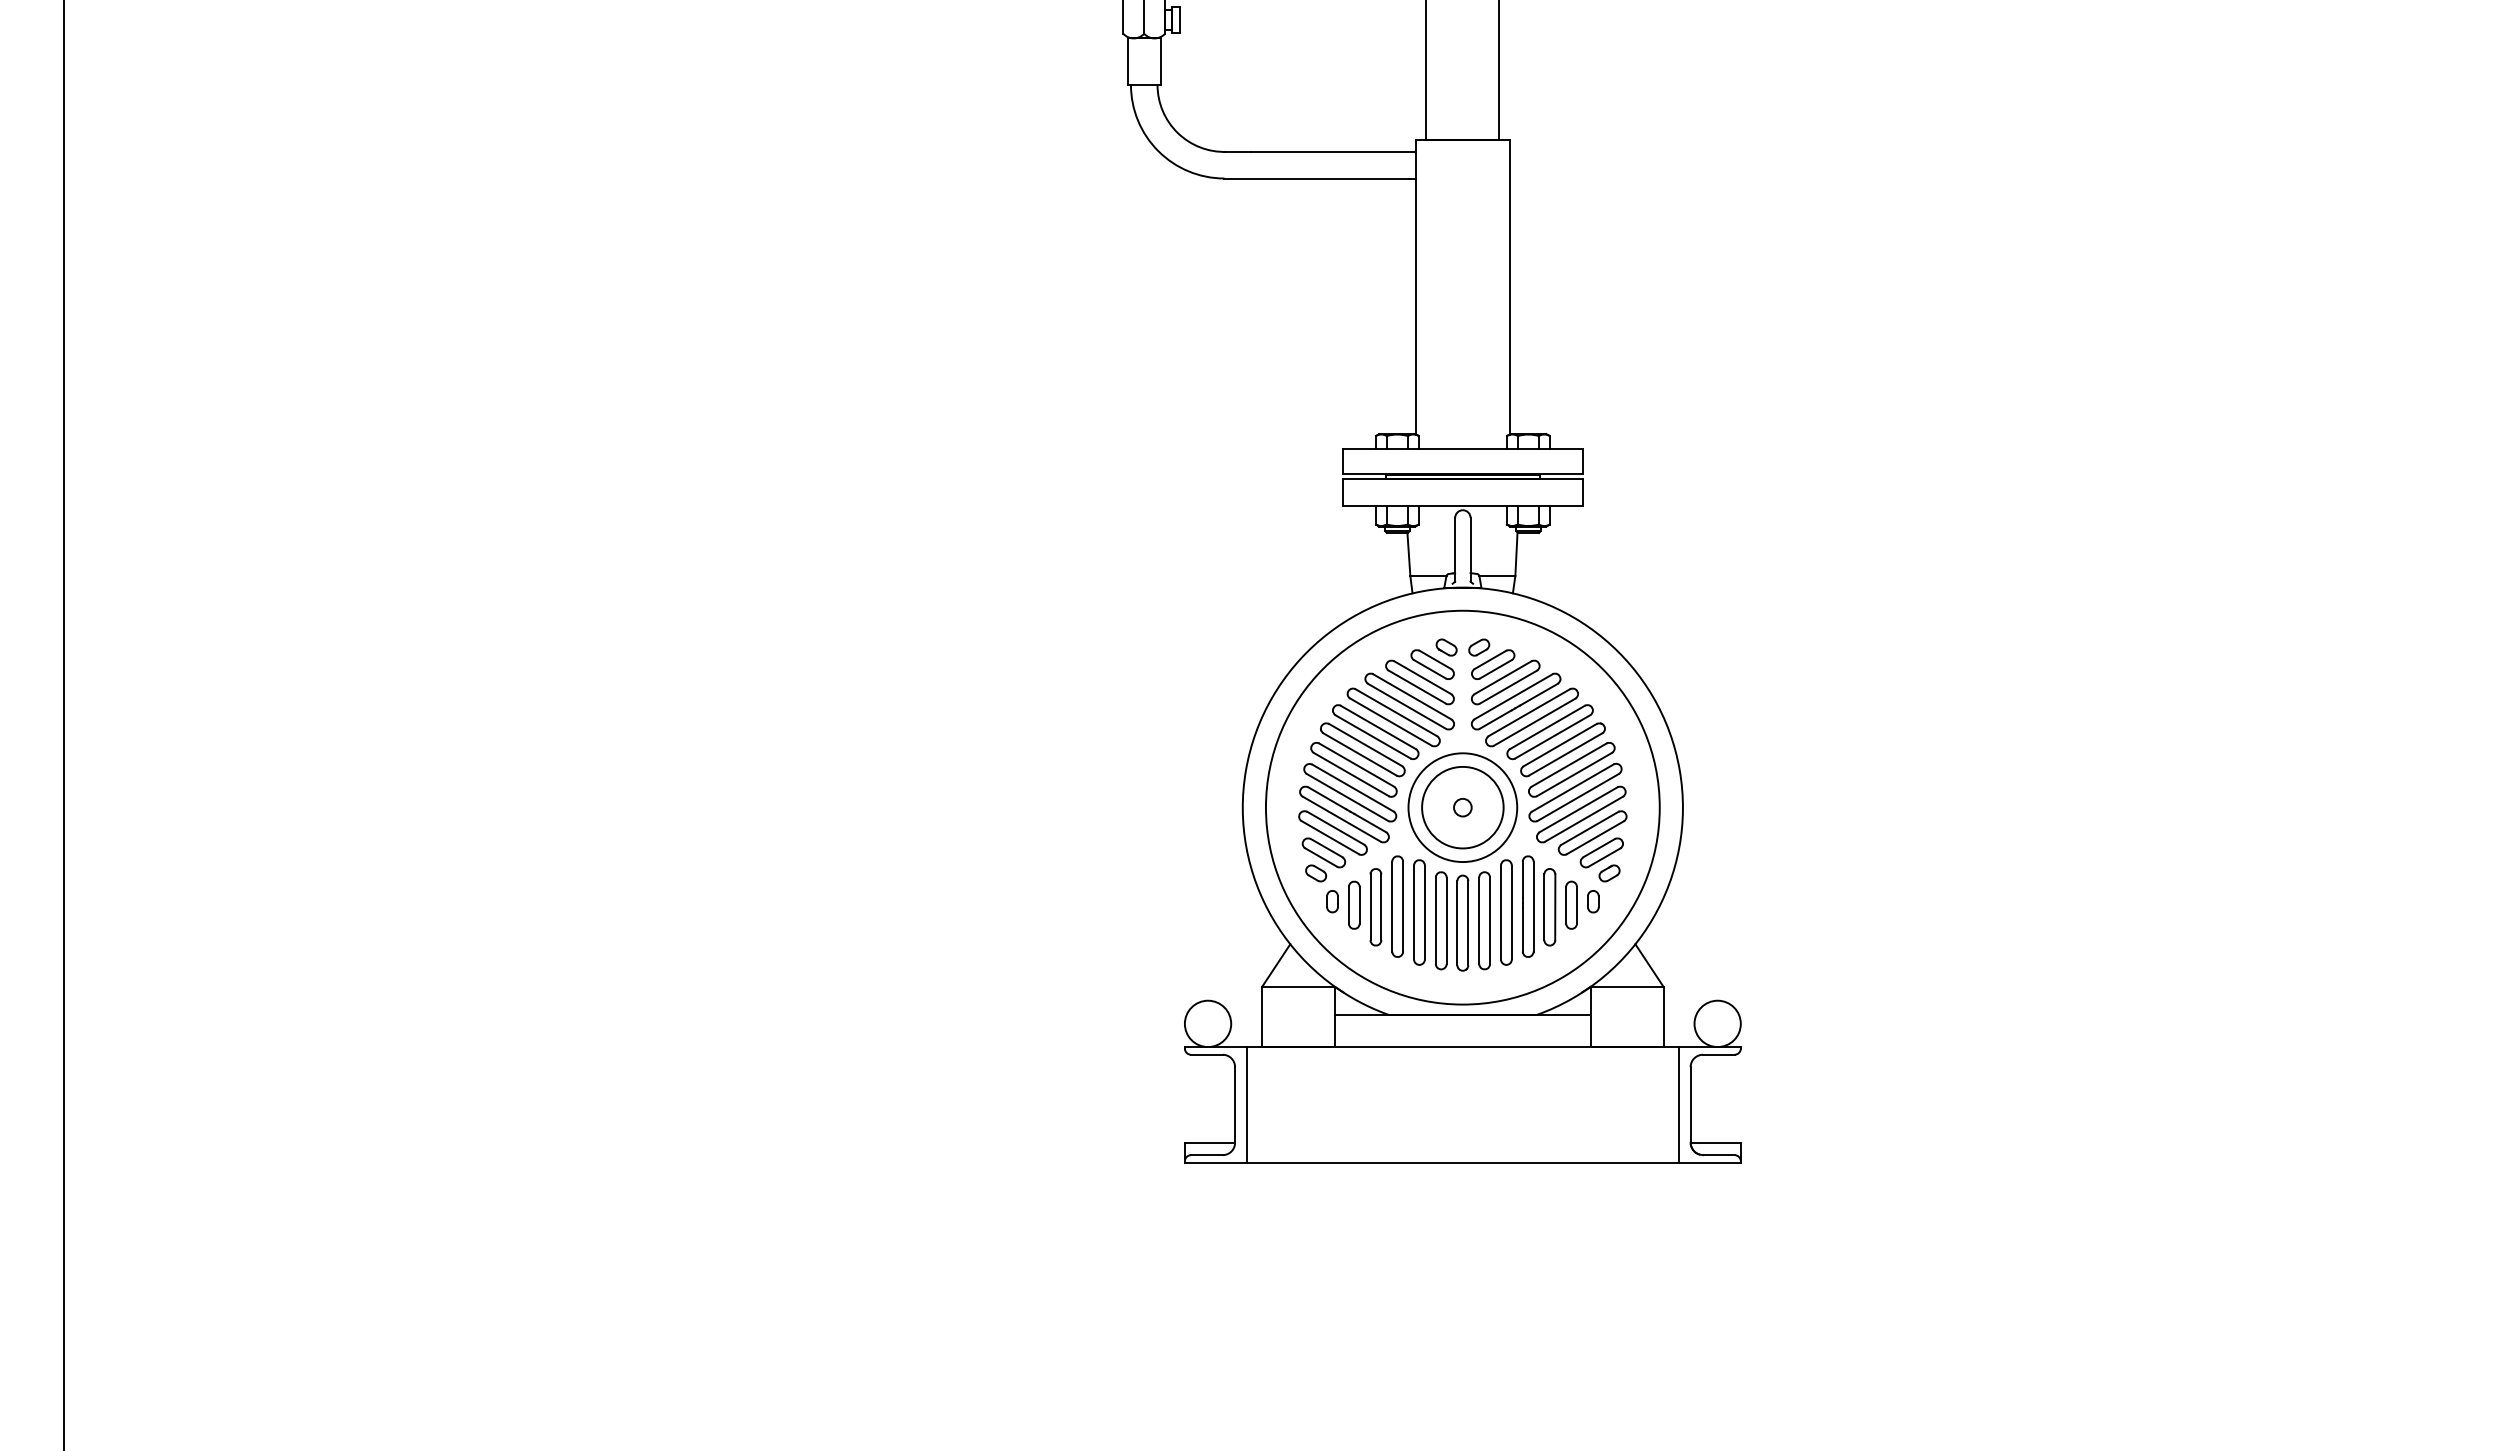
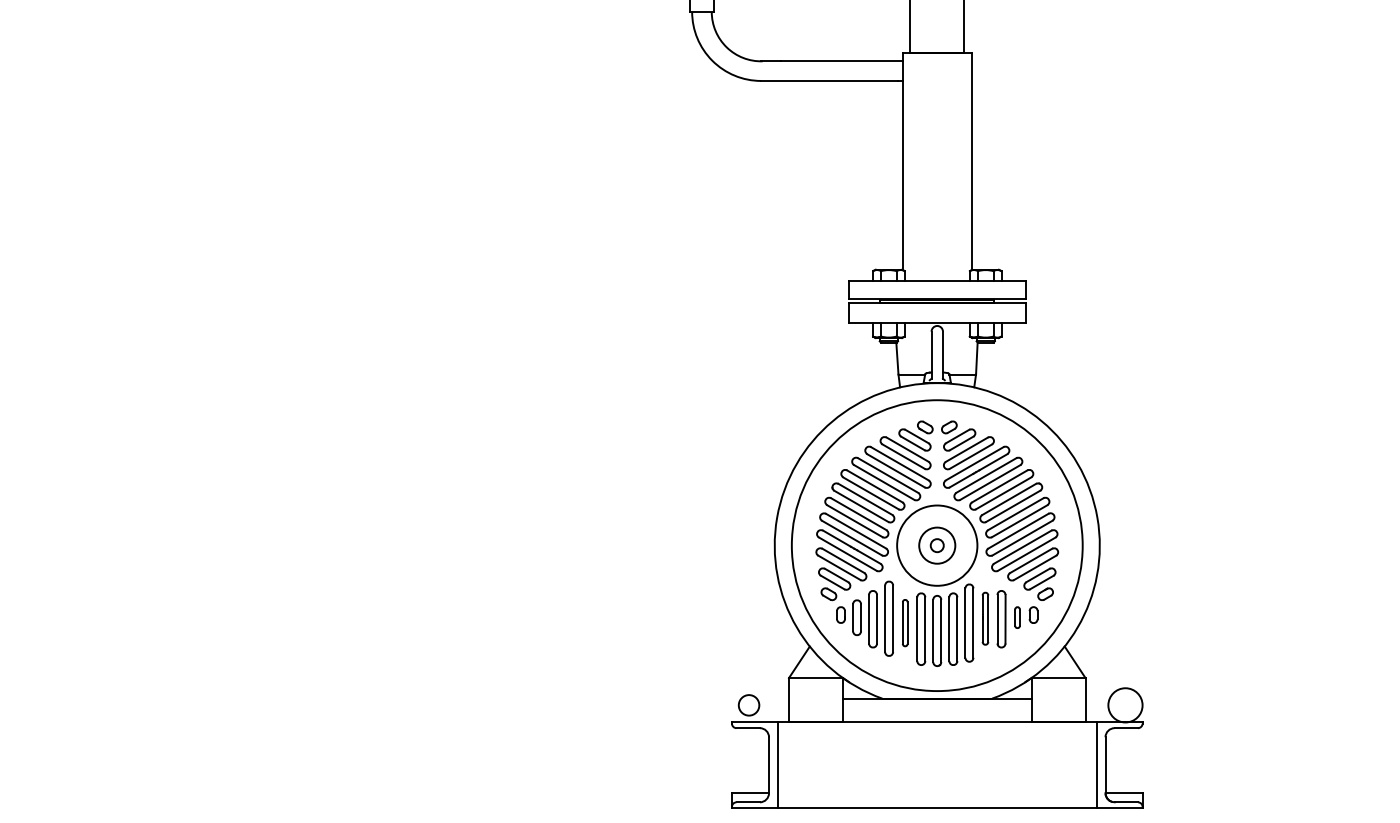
circle: (1462, 807) -> (937, 545), size x0.6
part: (1571, 904) -> (1017, 617), size x0.6
part: (1527, 906) -> (985, 618), size x0.7
part: (1419, 912) -> (905, 623), size x0.6
circle: (1207, 1023) -> (748, 705), size x0.6

